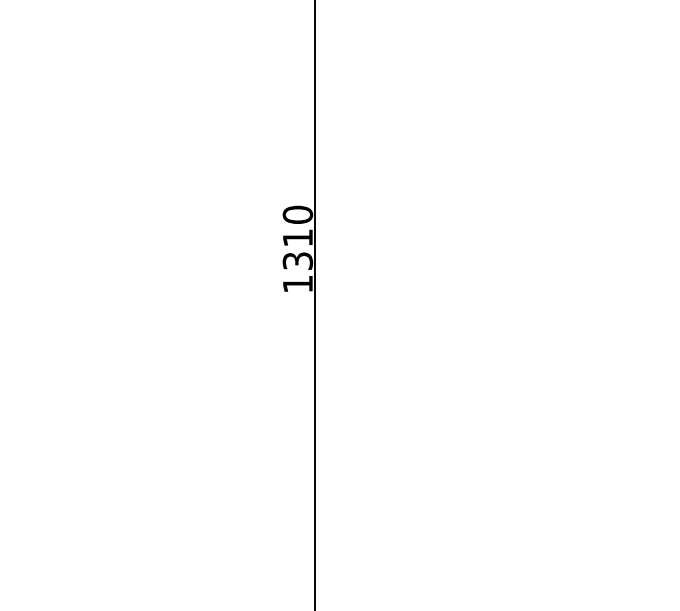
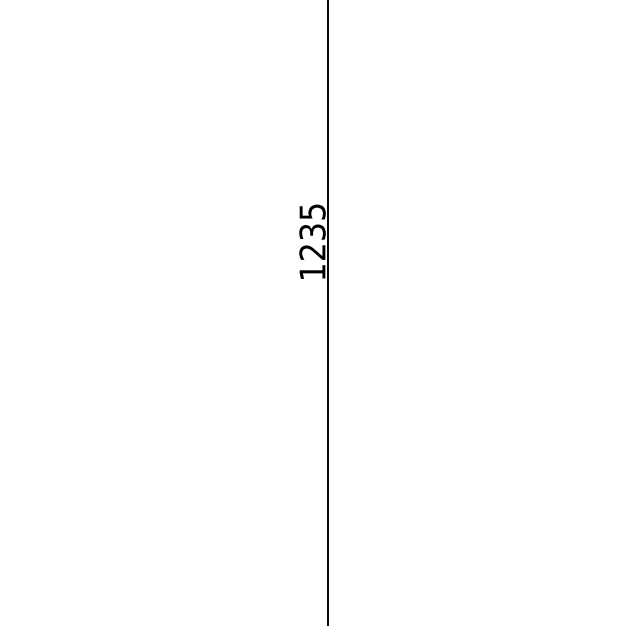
text: (297, 237) -> (312, 231), 1310 -> 1235

